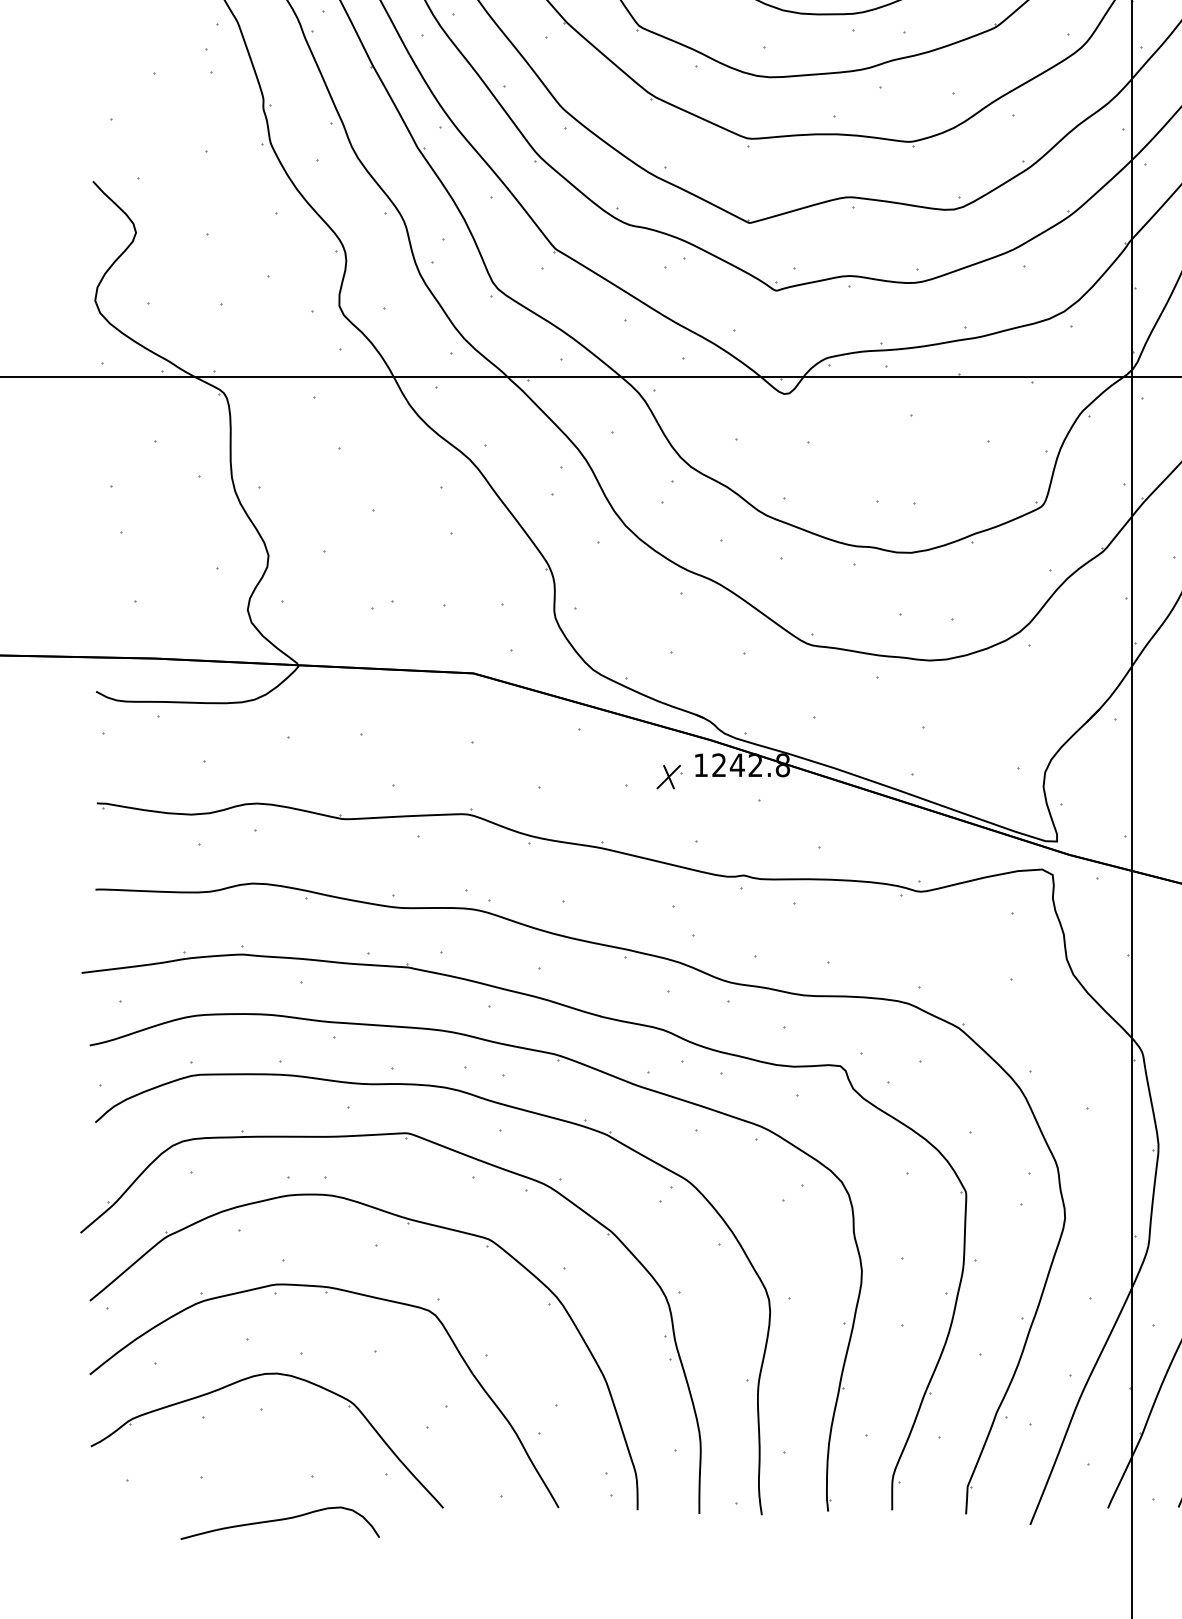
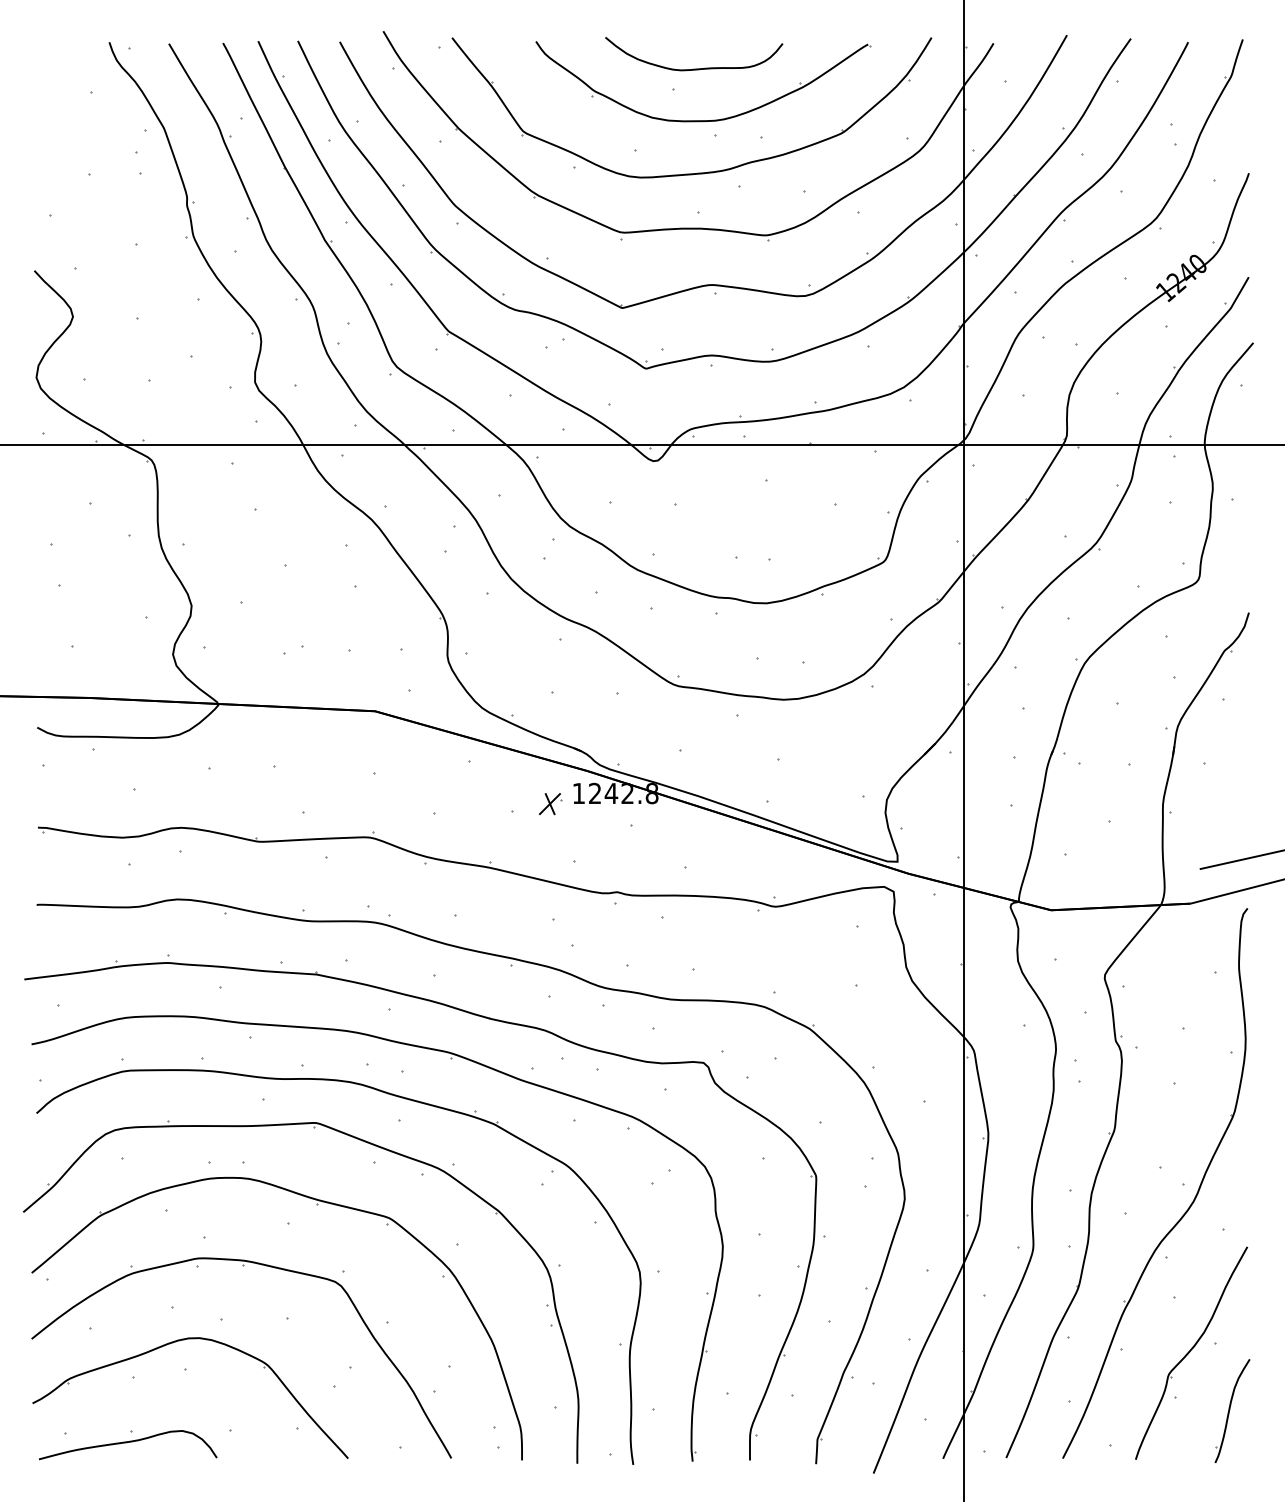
curve: (278, 1521) -> (126, 1443), moved

